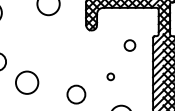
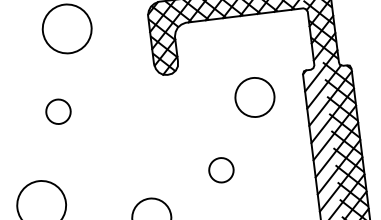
circle: (39, 40) -> (57, 110), added
circle: (129, 45) -> (253, 97), size x1.67
circle: (110, 76) -> (220, 169), size x1.67

